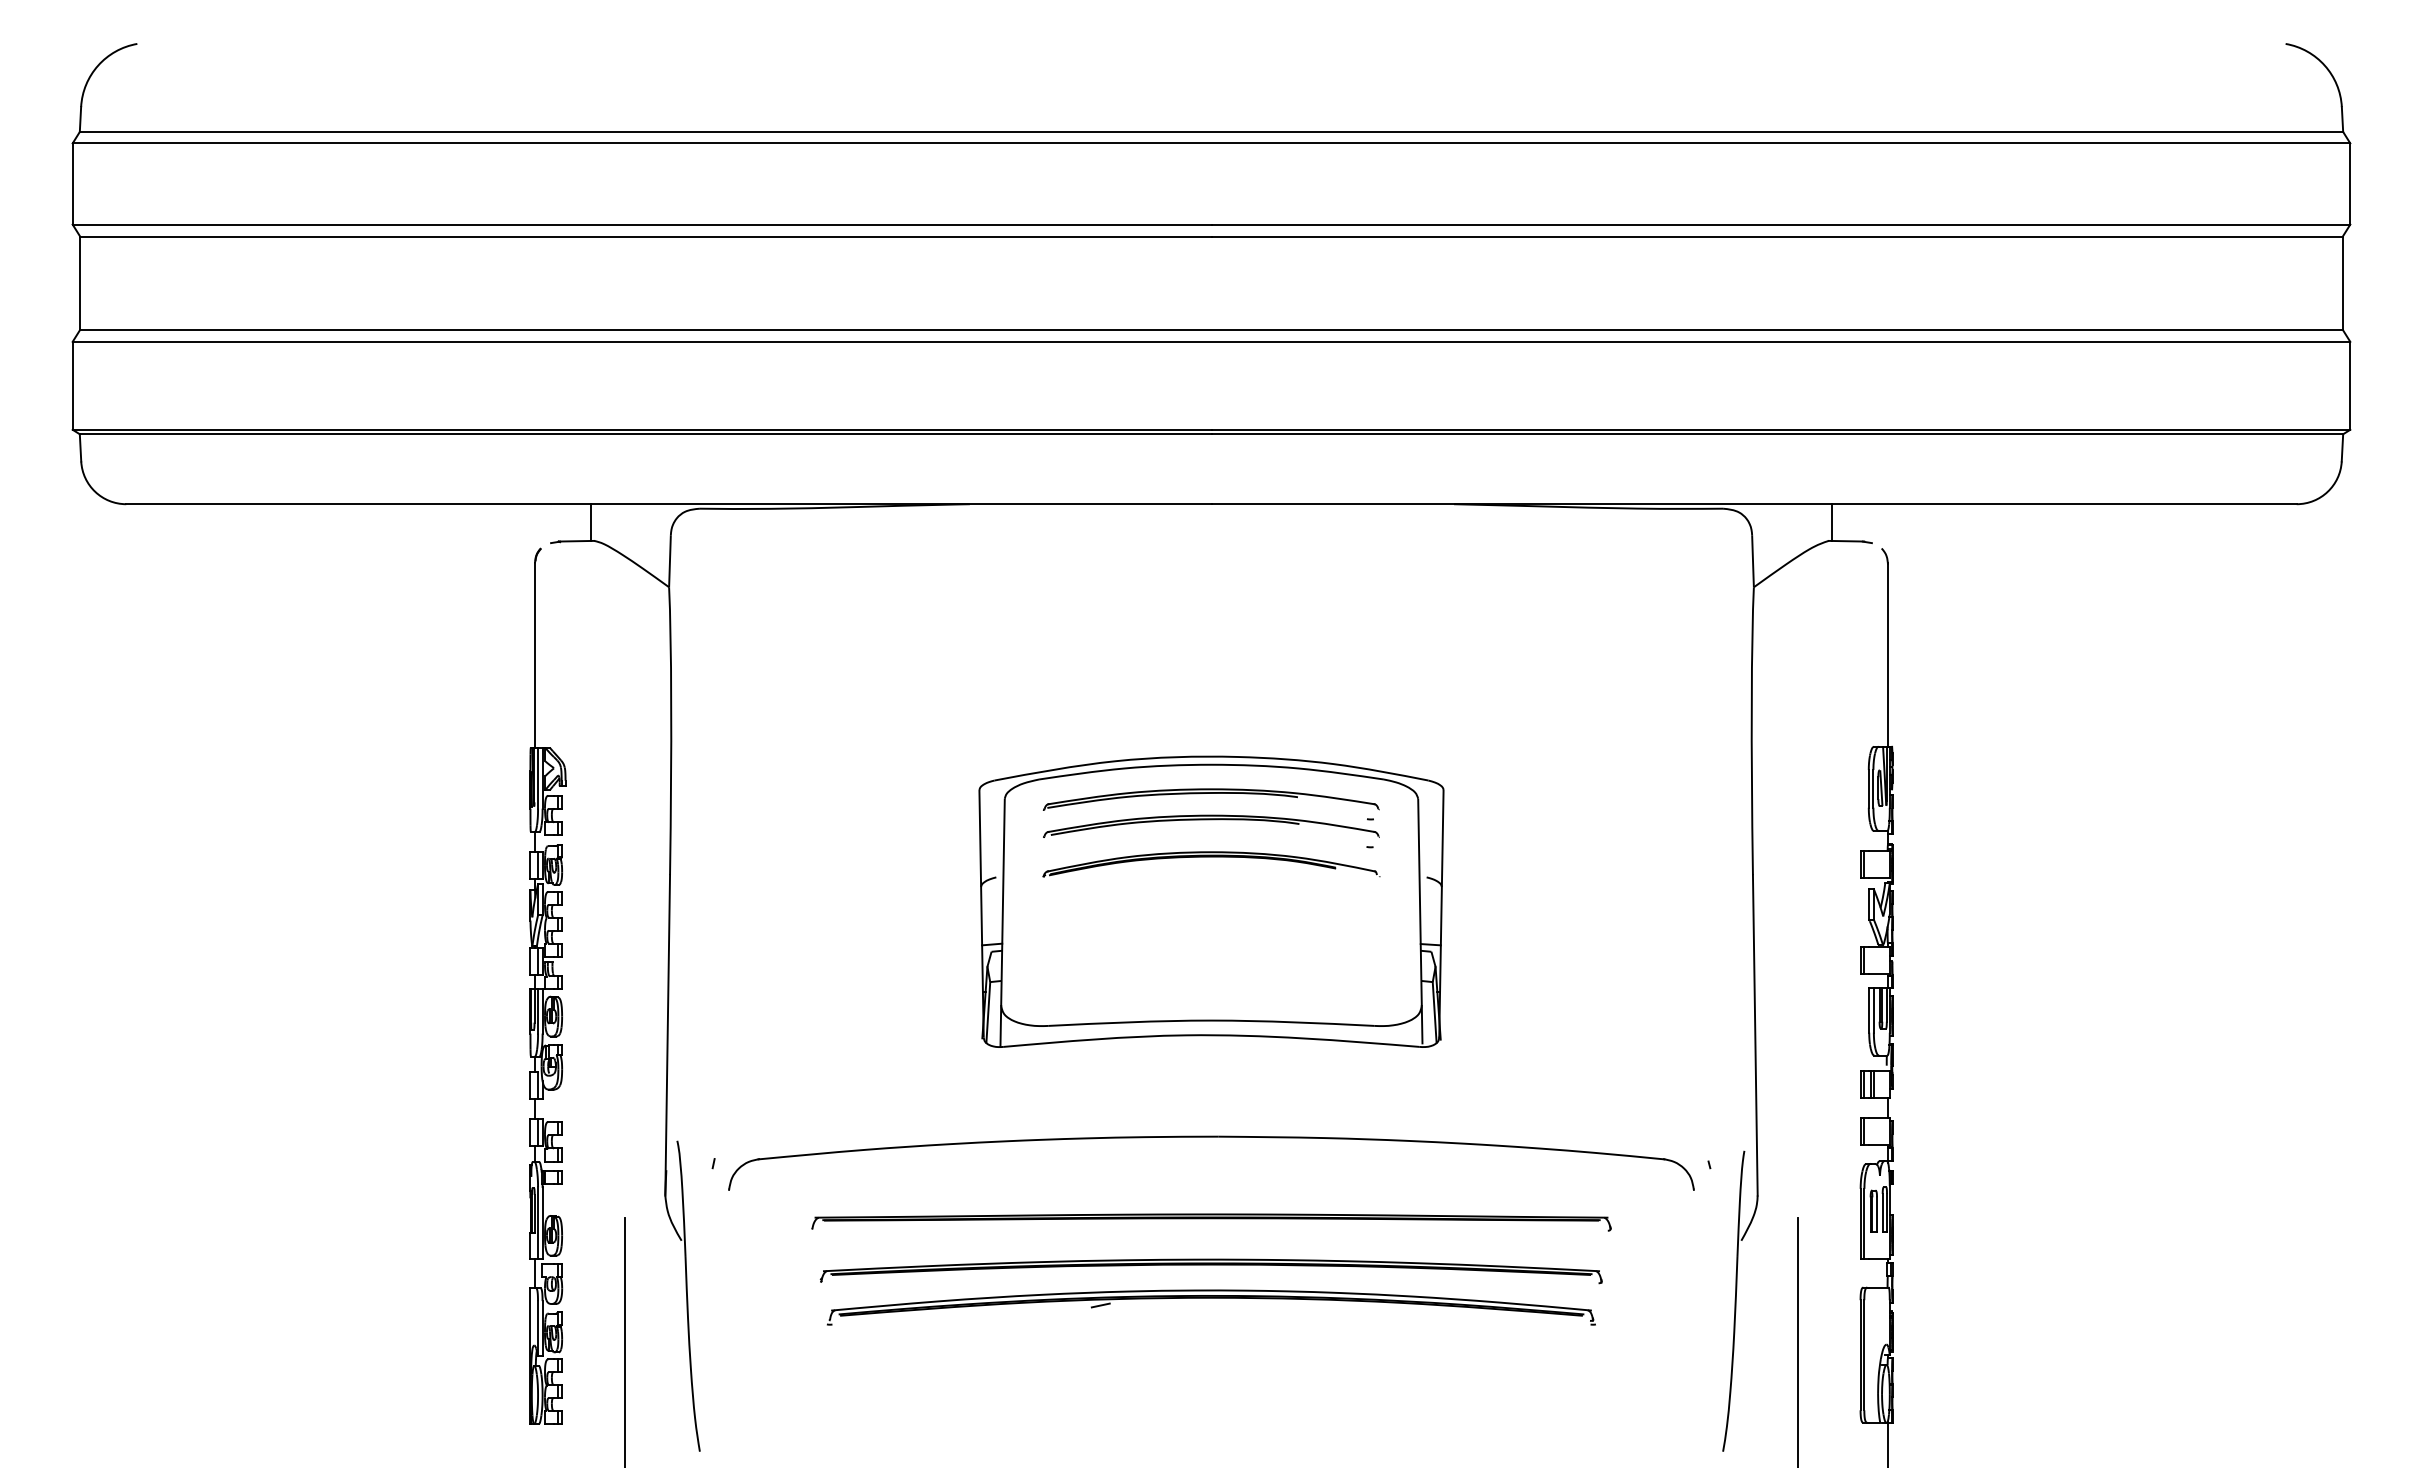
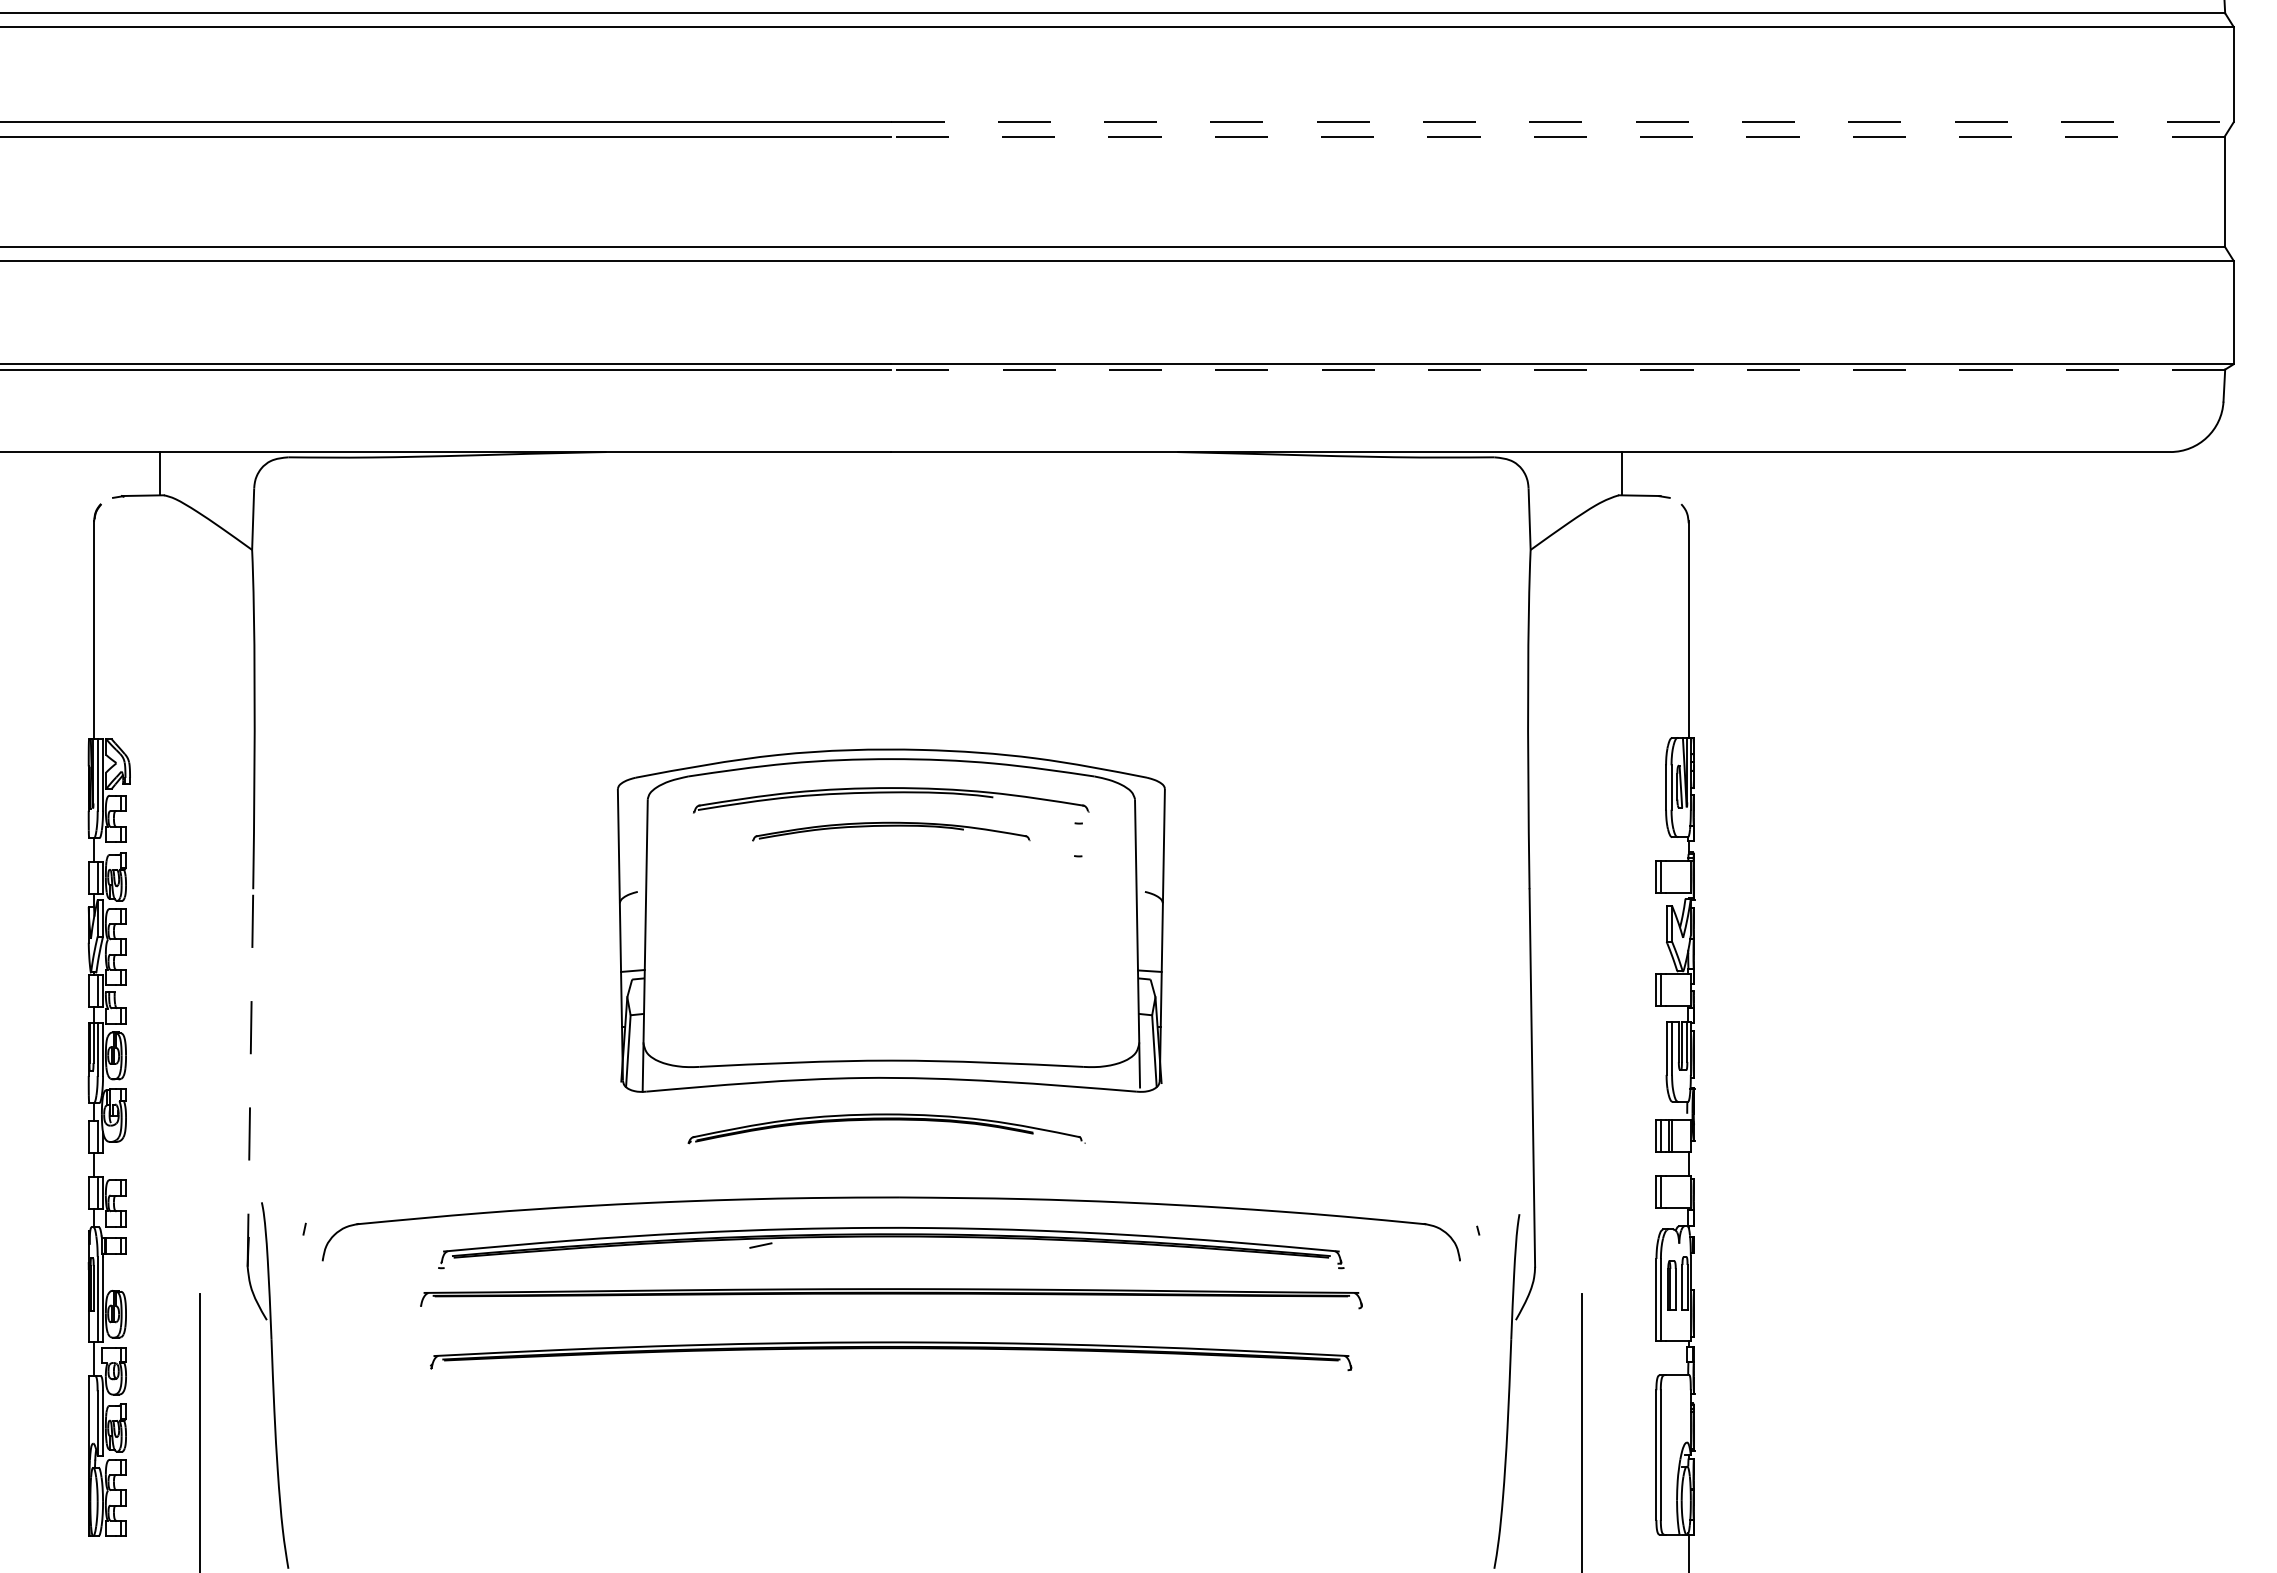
line: (1781, 224) -> (1563, 122), solid -> dashed
line: (1777, 236) -> (1558, 136), solid -> dashed
line: (1777, 434) -> (1558, 369), solid -> dashed
part: (1211, 825) -> (891, 830), size x0.7
part: (1211, 857) -> (886, 1120), moved
line: (667, 1034) -> (250, 1077), solid -> dashed
part: (1211, 1298) -> (891, 1237), moved

